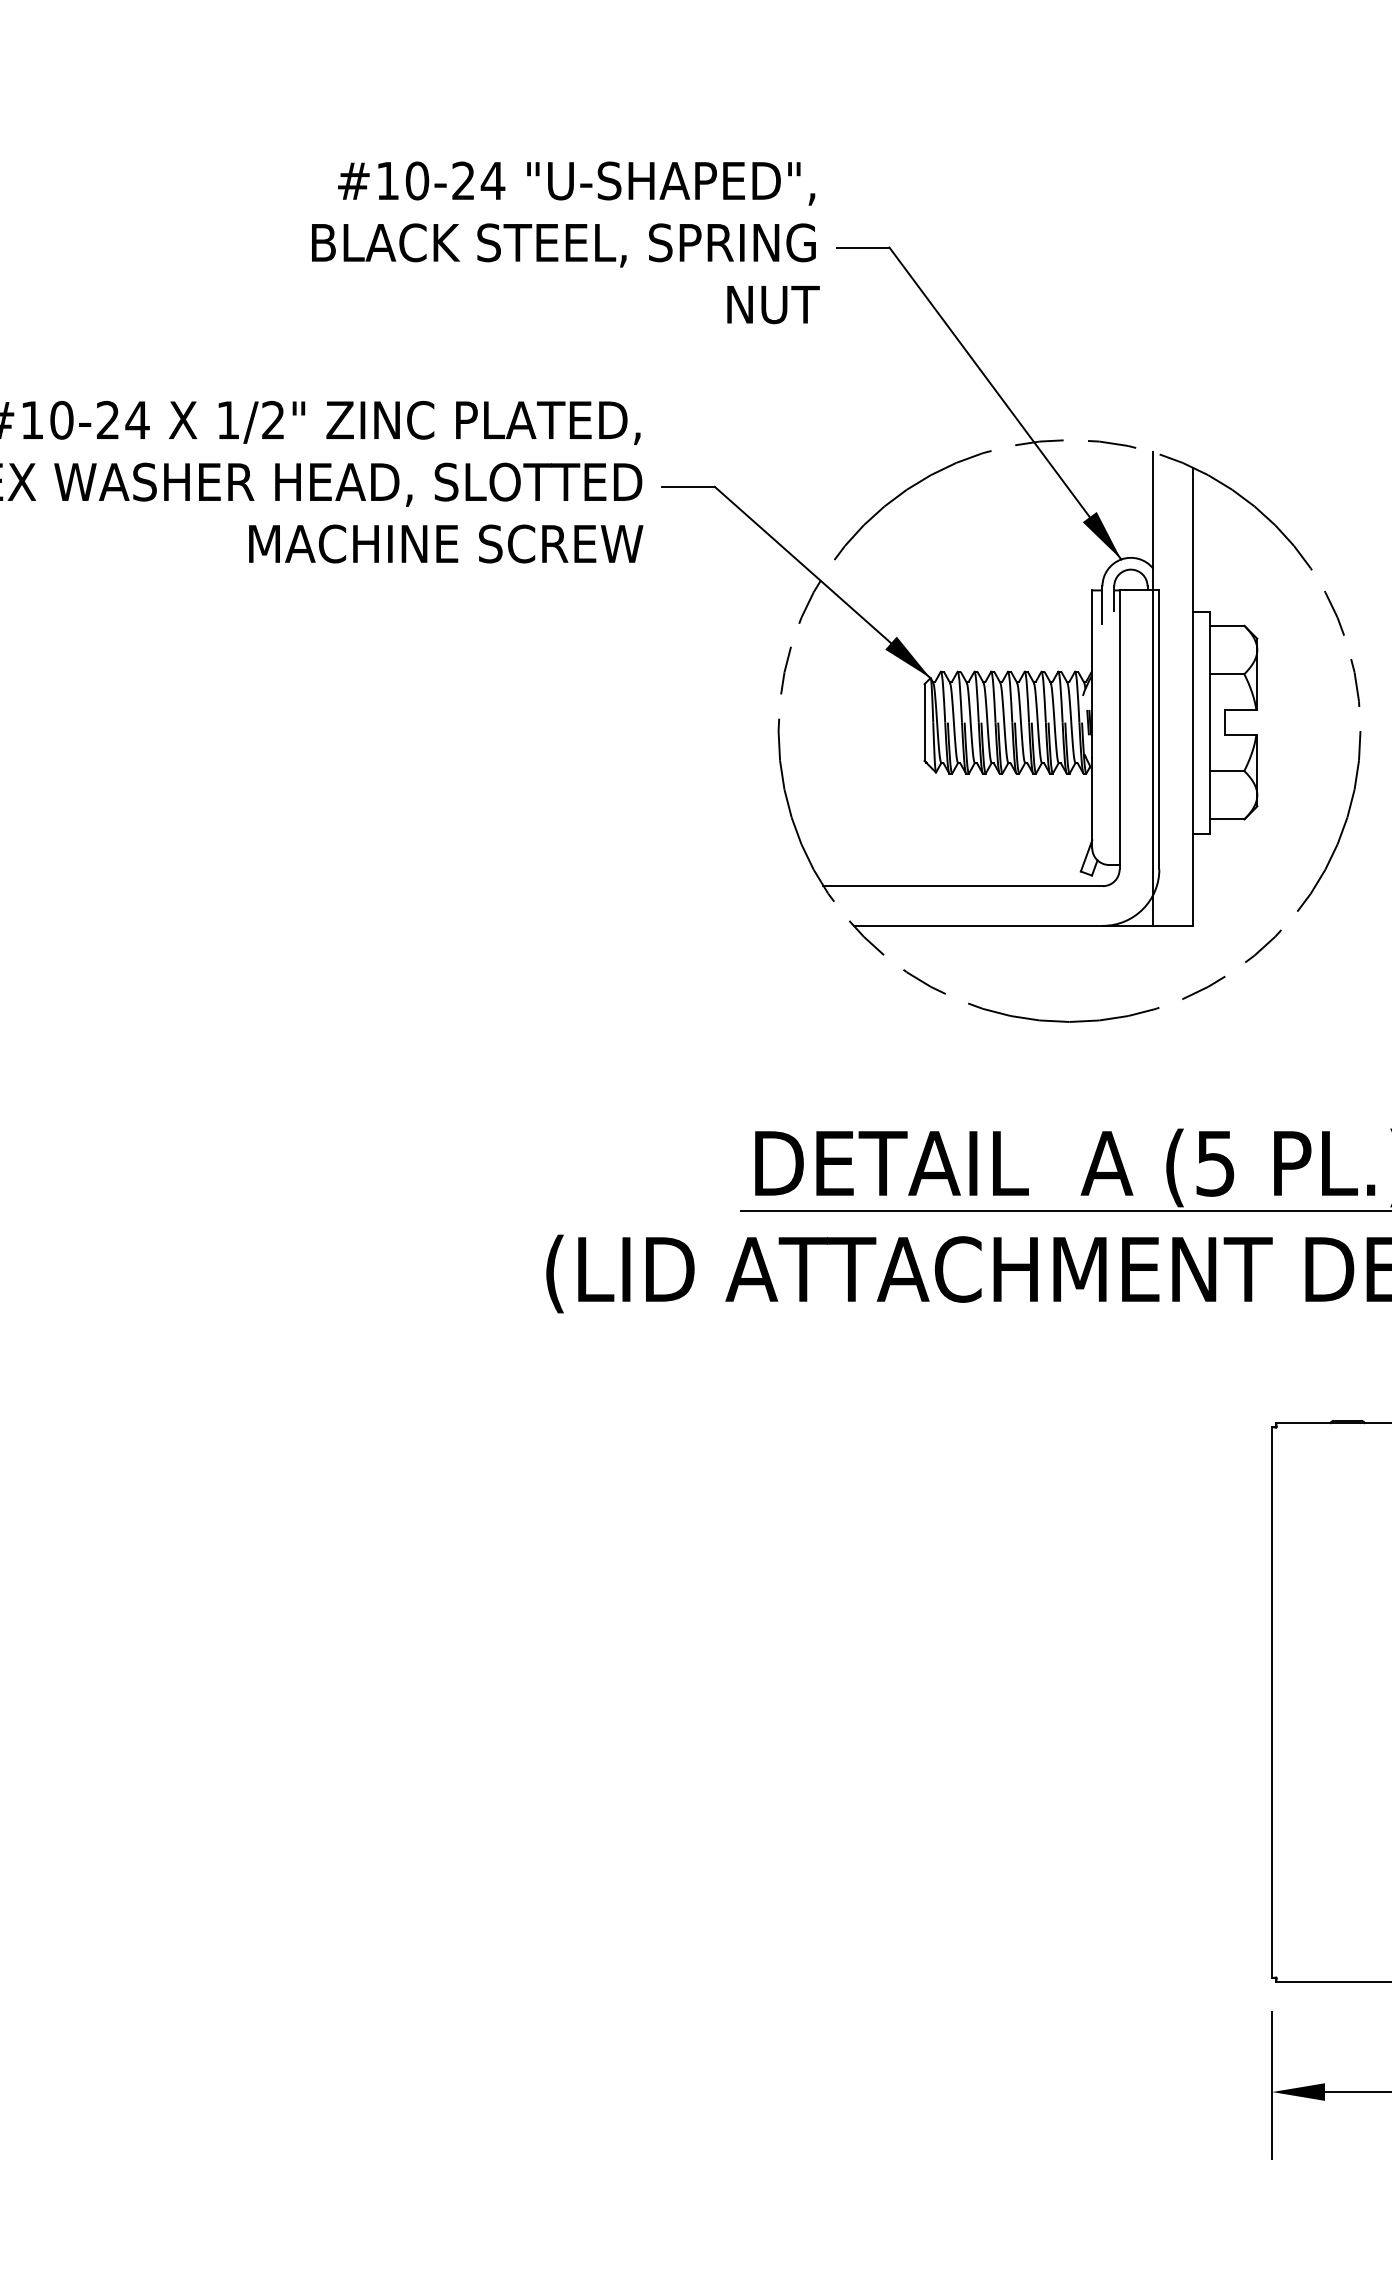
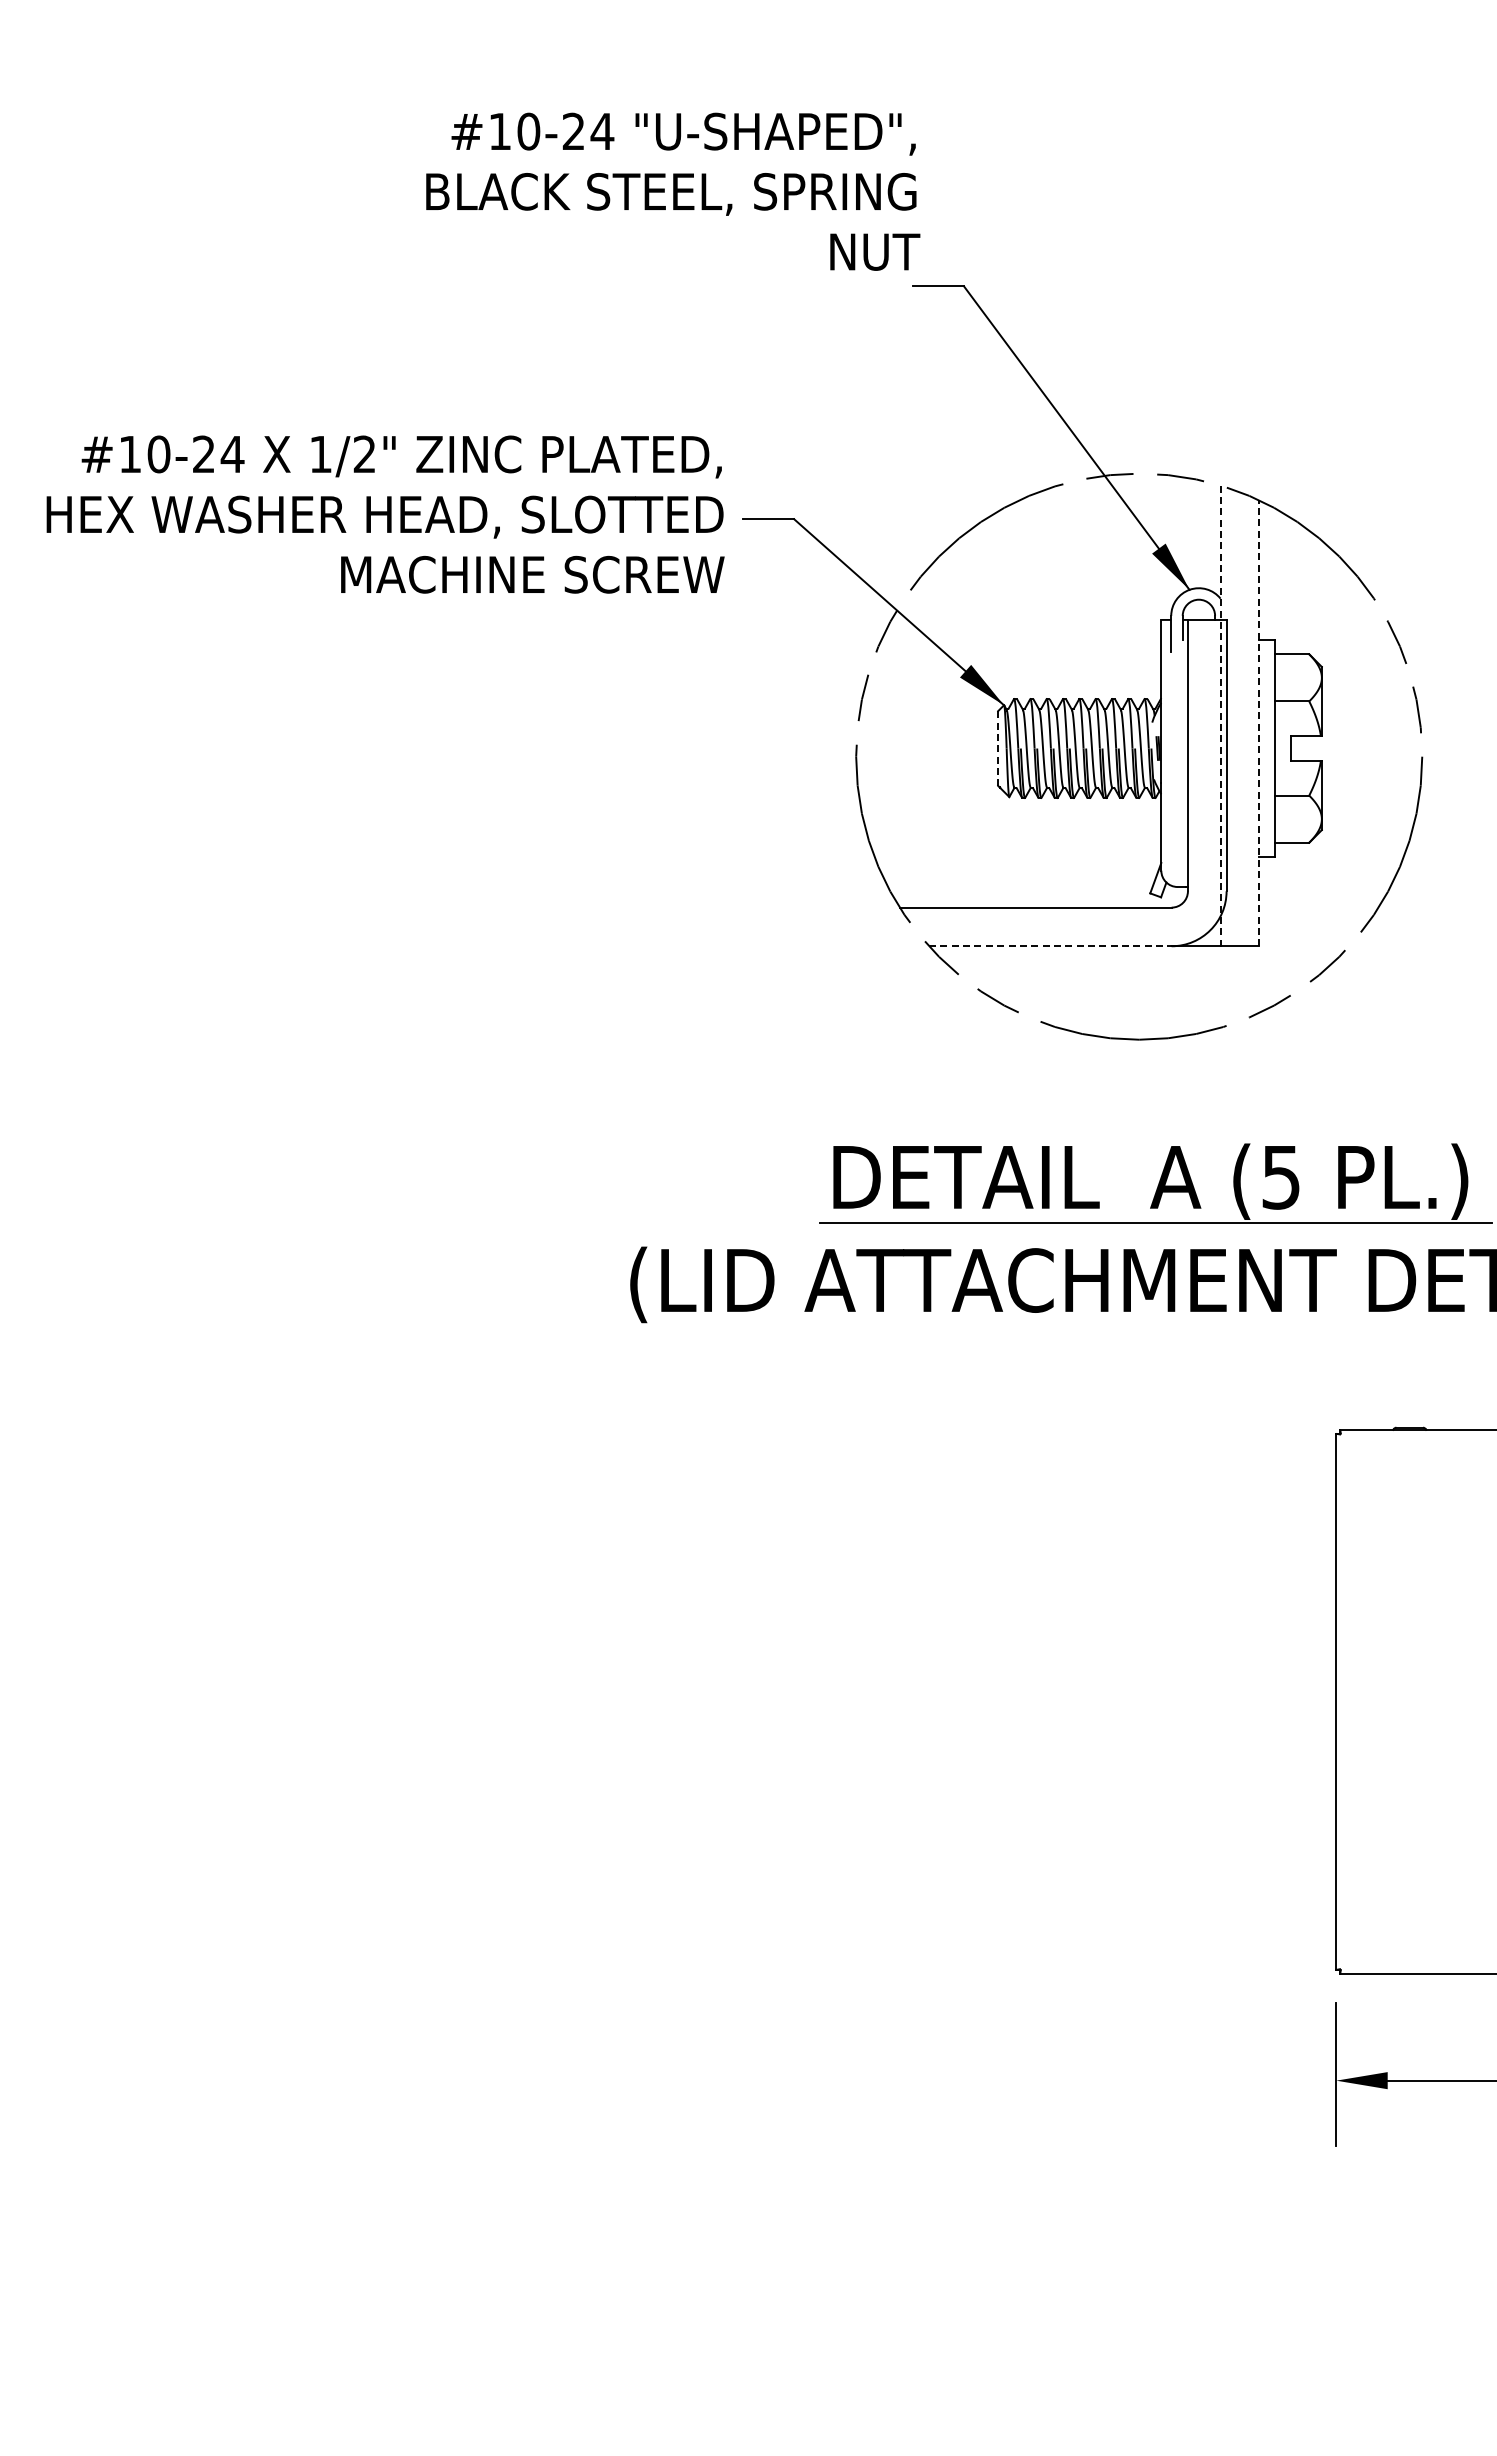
text: (566, 242) -> (673, 191), moved
line: (1153, 689) -> (1220, 716), solid -> dashed
line: (1193, 696) -> (1259, 723), solid -> dashed
line: (924, 723) -> (998, 749), solid -> dashed
line: (978, 926) -> (1050, 946), solid -> dashed

